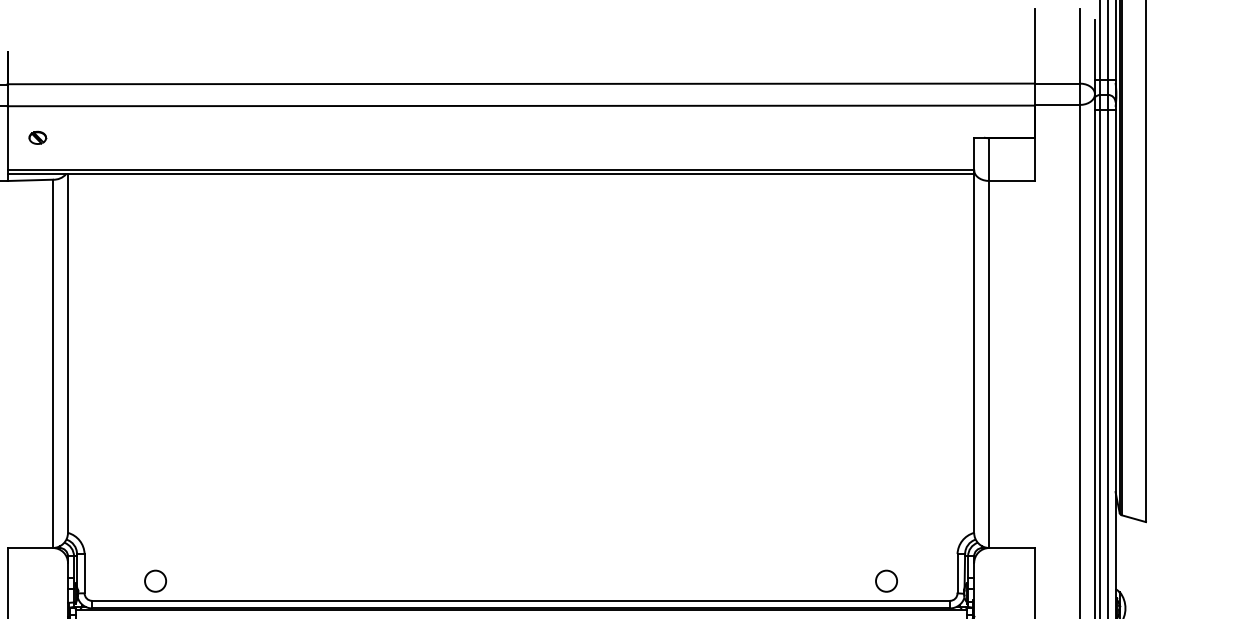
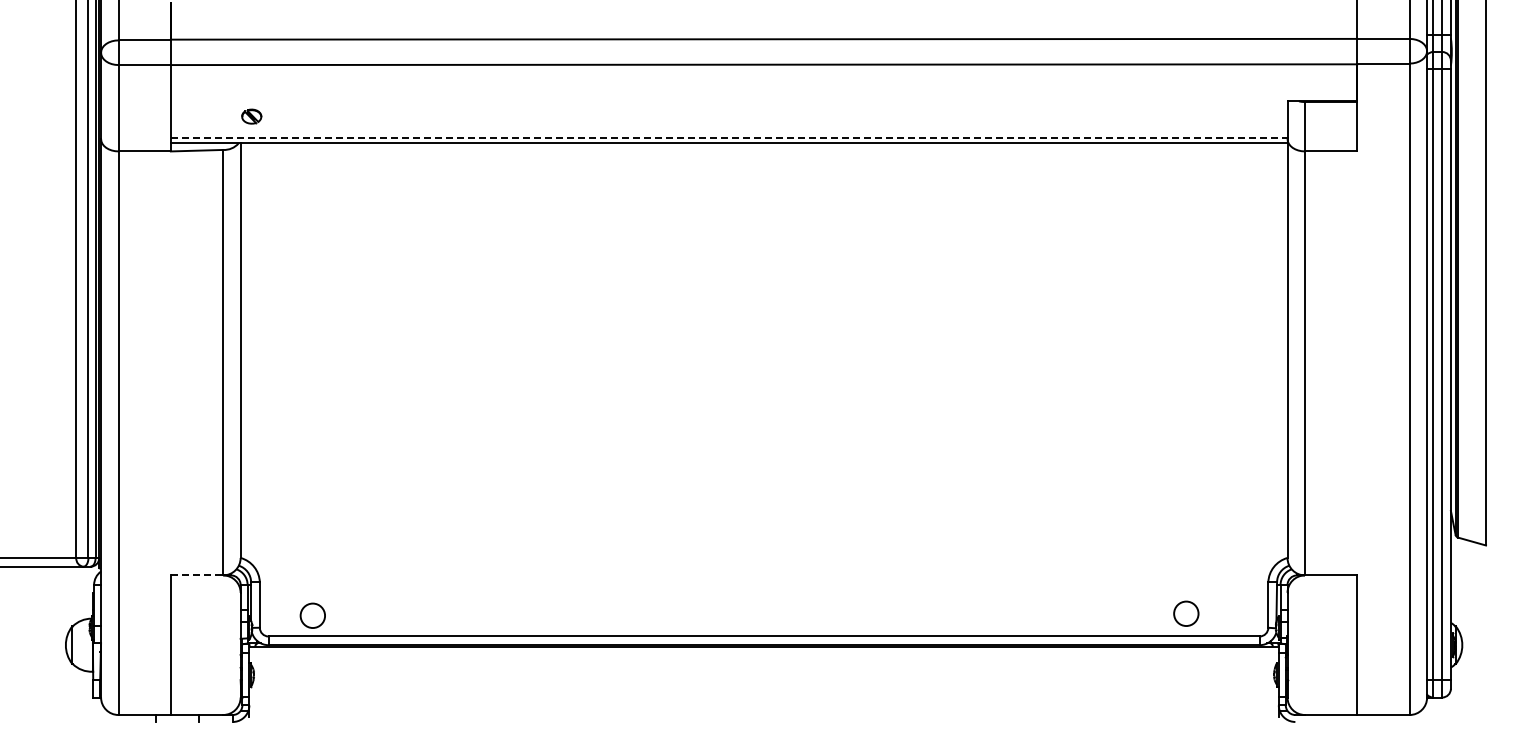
part: (37, 137) -> (251, 116), moved
line: (491, 169) -> (729, 138), solid -> dashed
line: (30, 548) -> (197, 575), solid -> dashed
circle: (155, 580) -> (312, 615), moved

